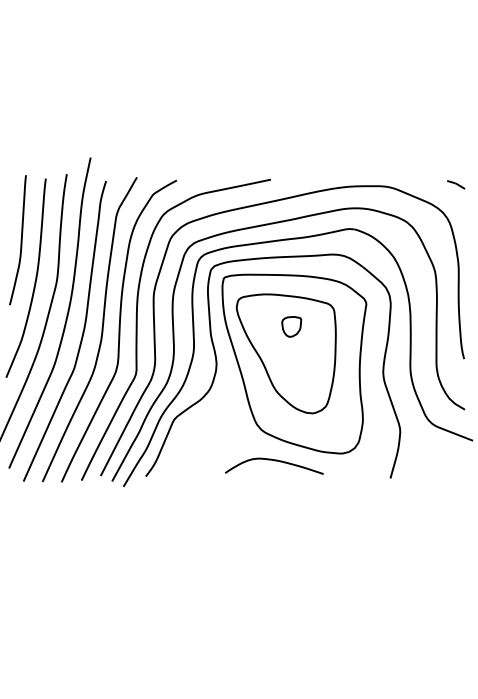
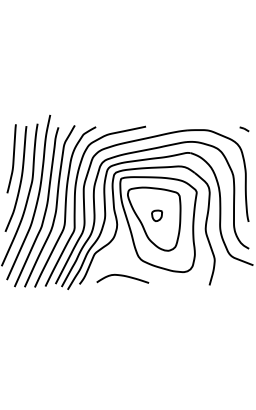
part: (290, 326) -> (156, 215), moved
curve: (273, 461) -> (122, 276), moved

